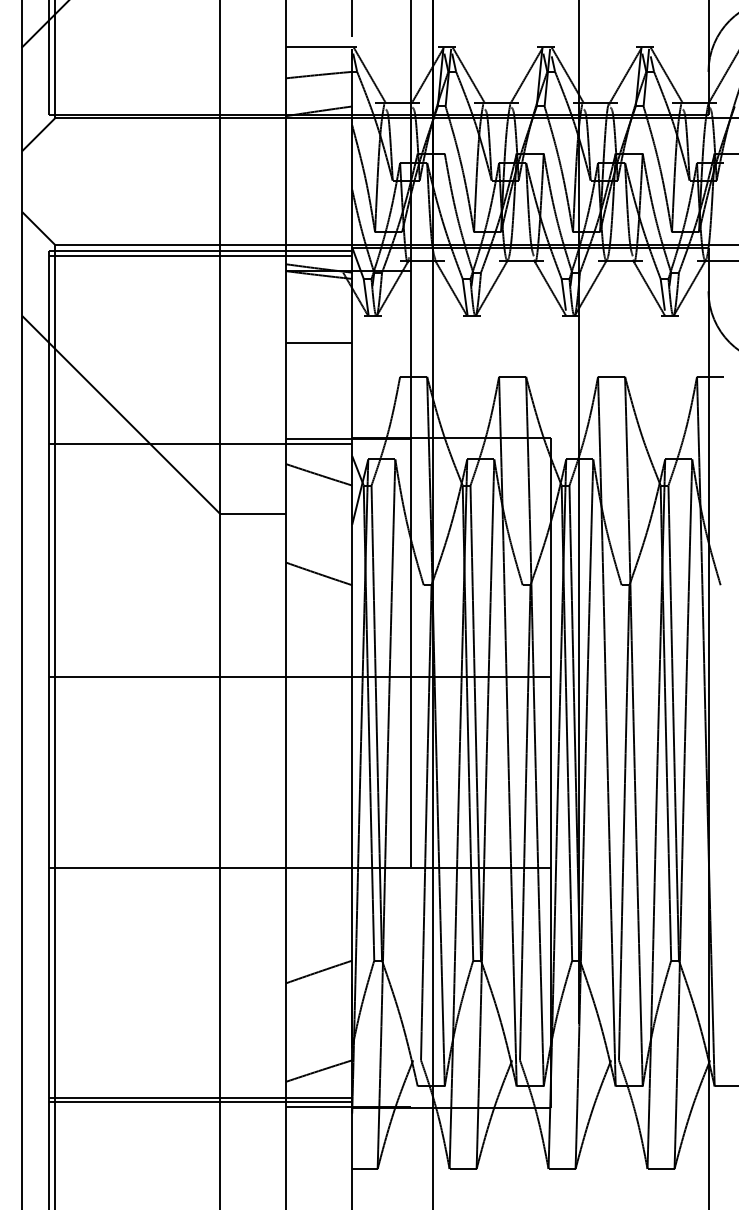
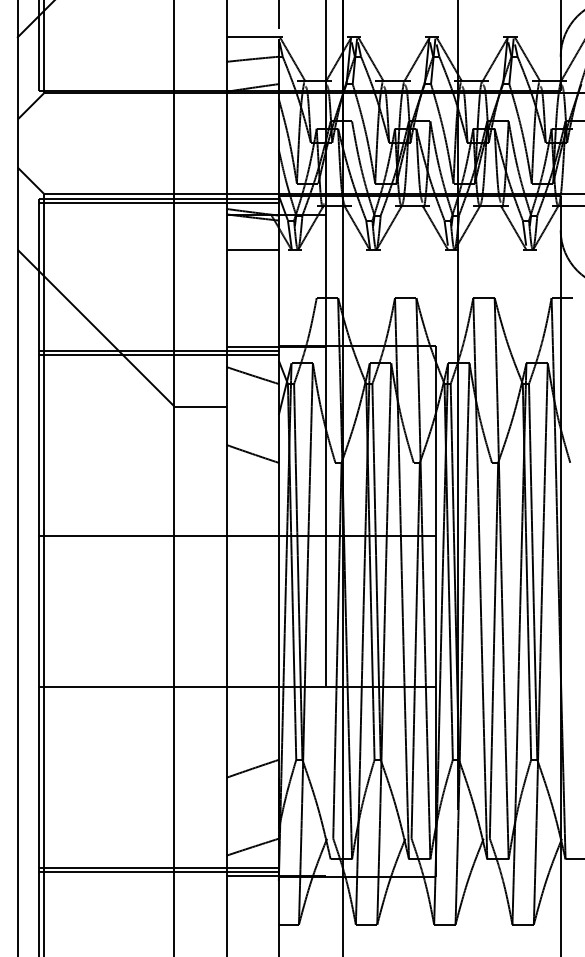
line: (319, 343) -> (252, 250), moved
line: (200, 448) -> (158, 354), added

